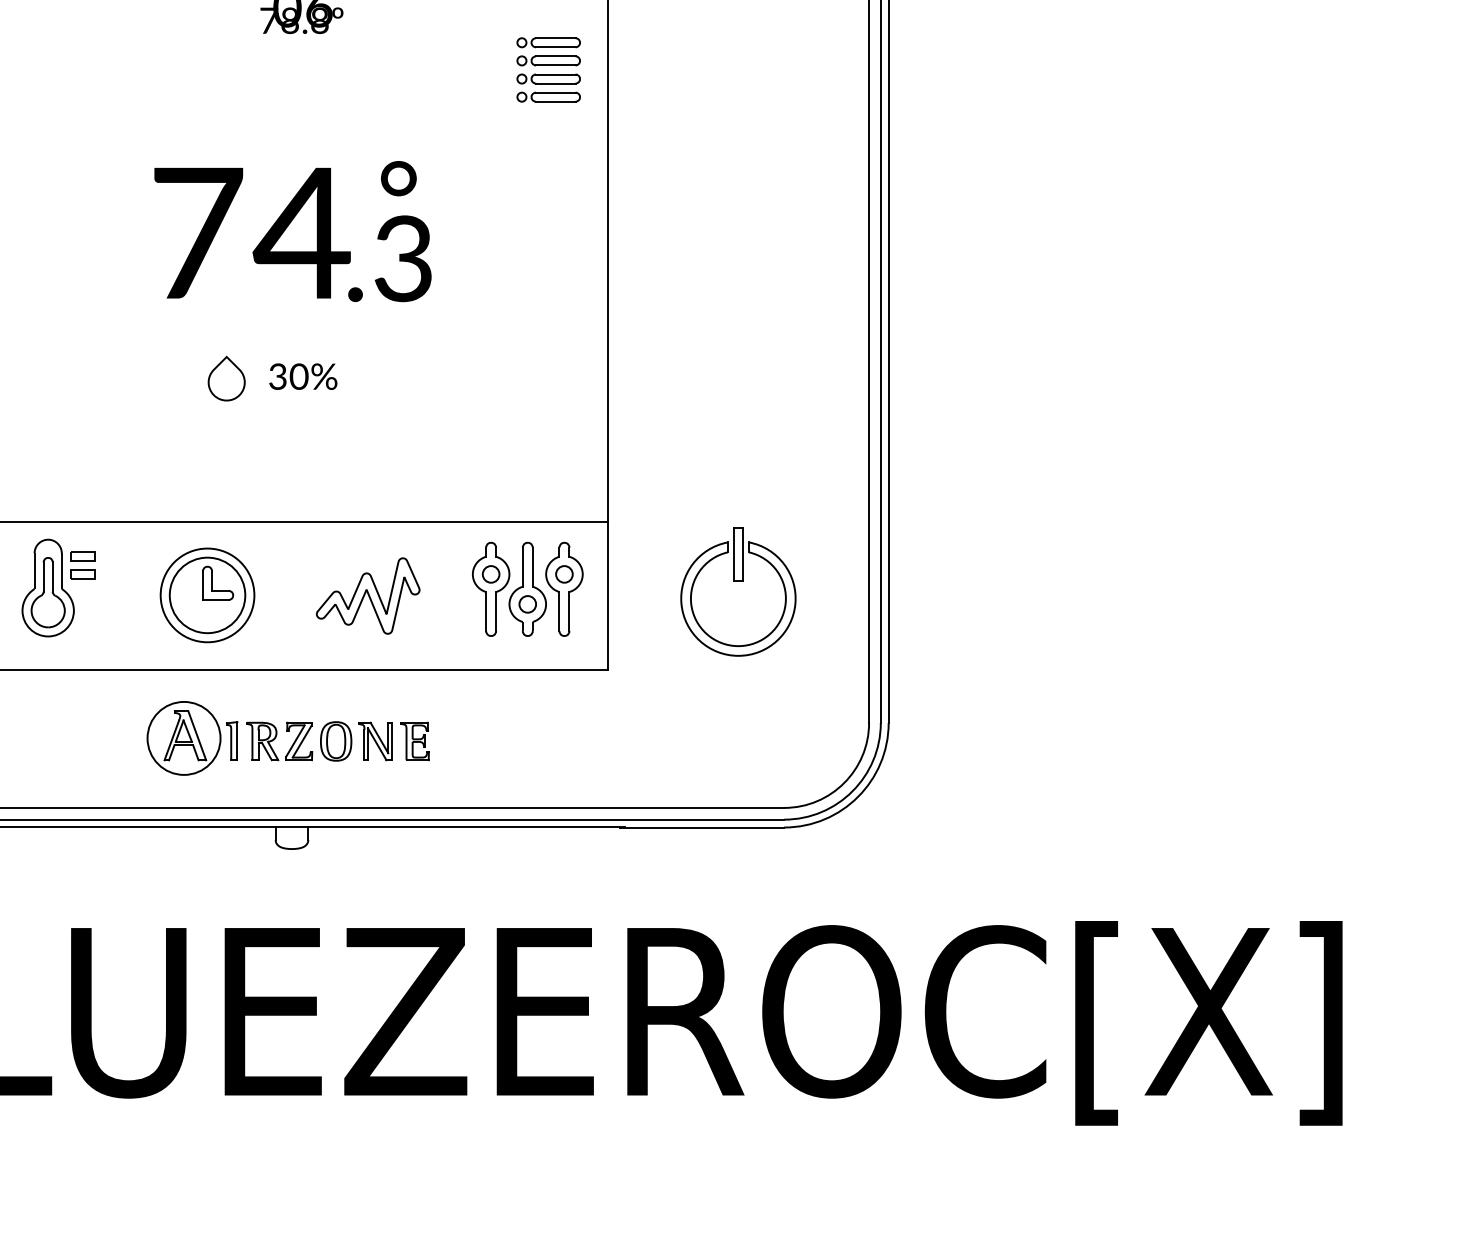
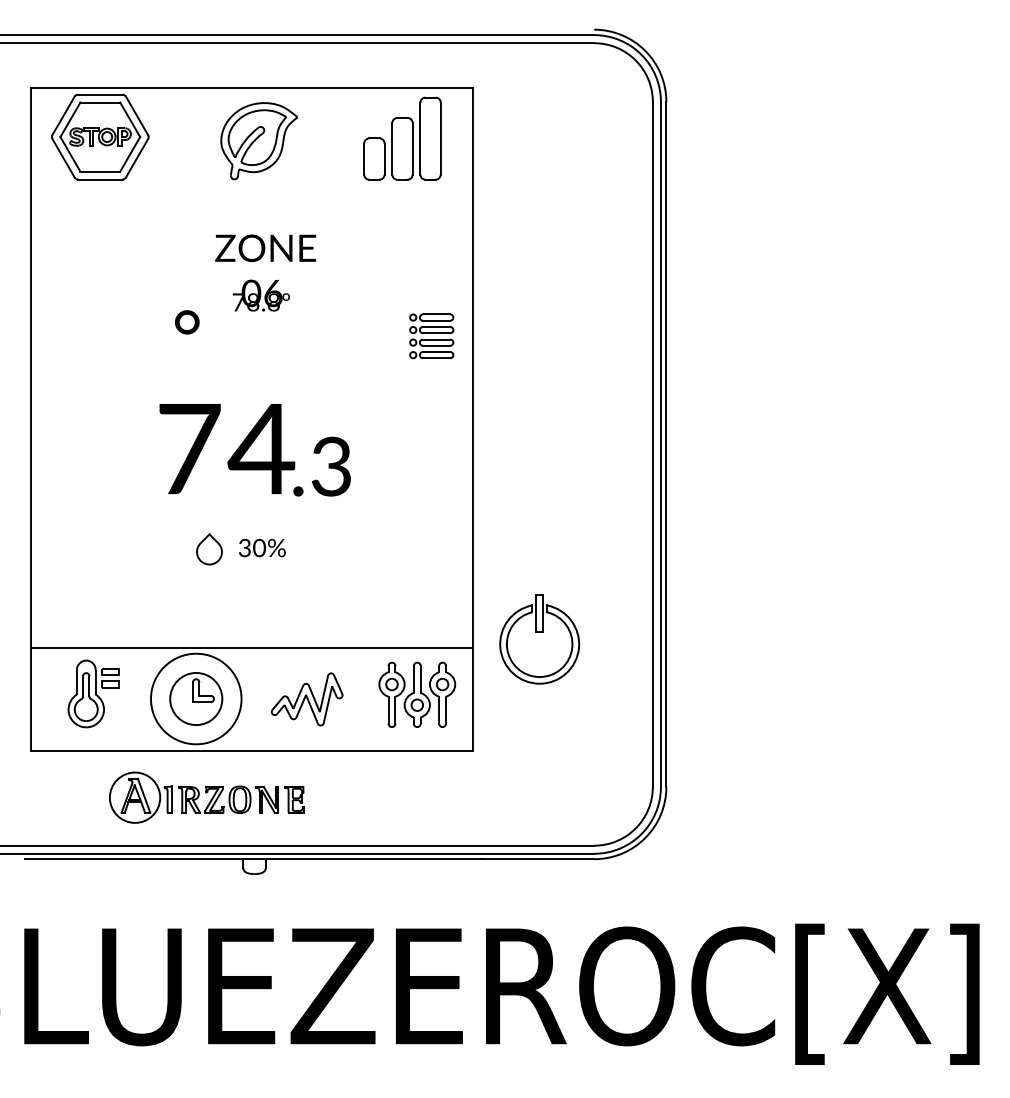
text: (399, 178) -> (187, 322), moved
part: (738, 581) -> (539, 632), moved
circle: (206, 594) -> (195, 698), size x1.4
part: (287, 738) -> (206, 797), moved

